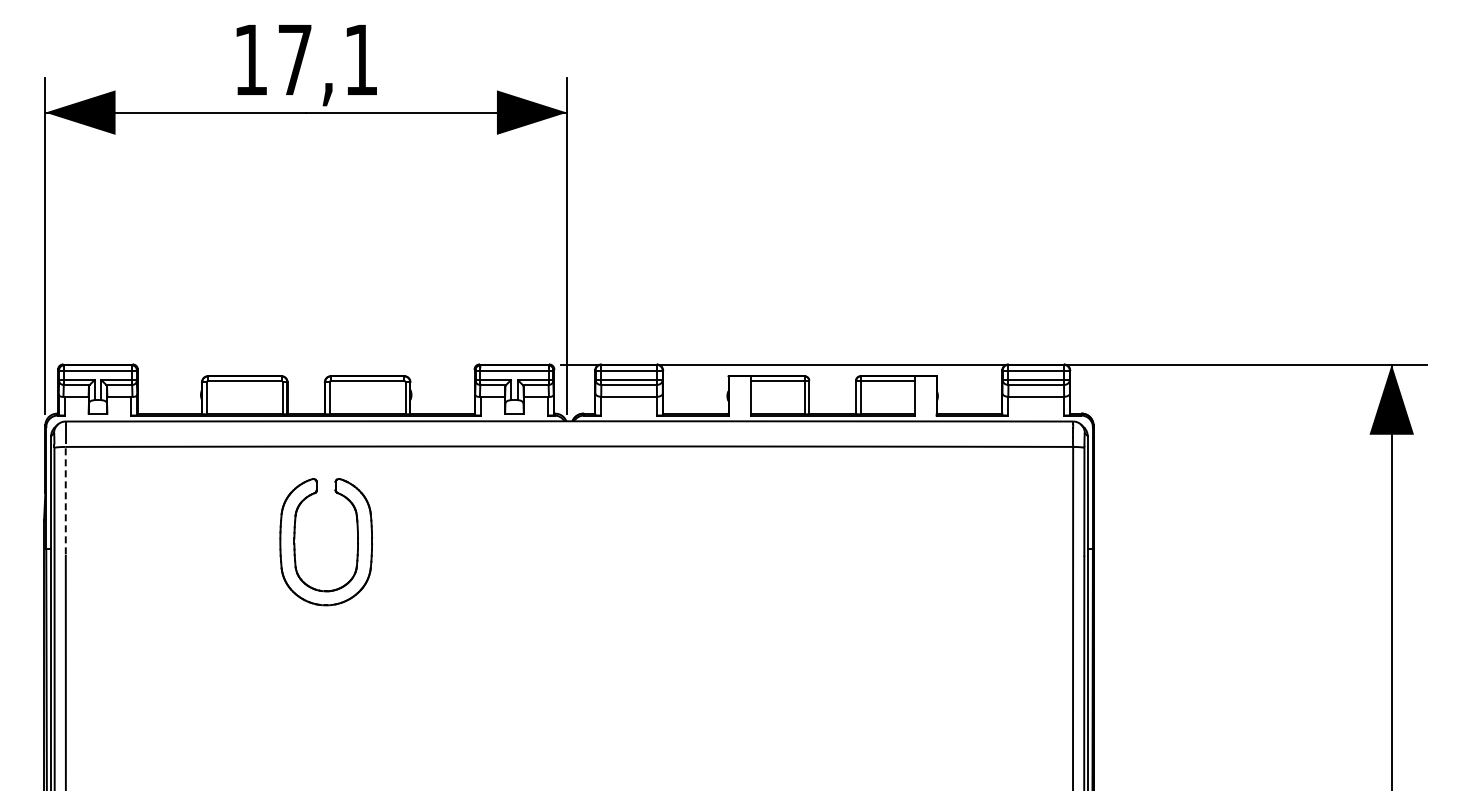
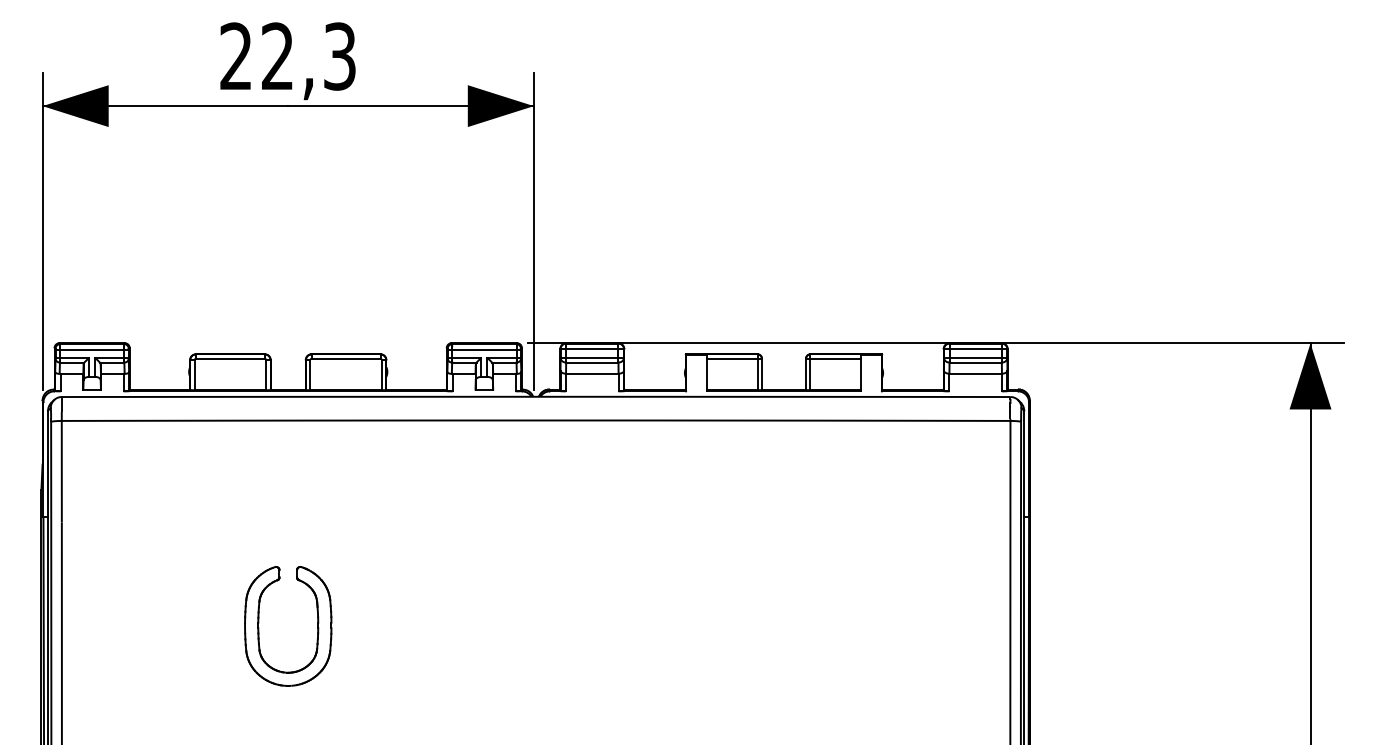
text: (305, 59) -> (287, 56), 17,1 -> 22,3
line: (65, 494) -> (61, 465), dashed -> solid
part: (295, 543) -> (259, 627), moved

